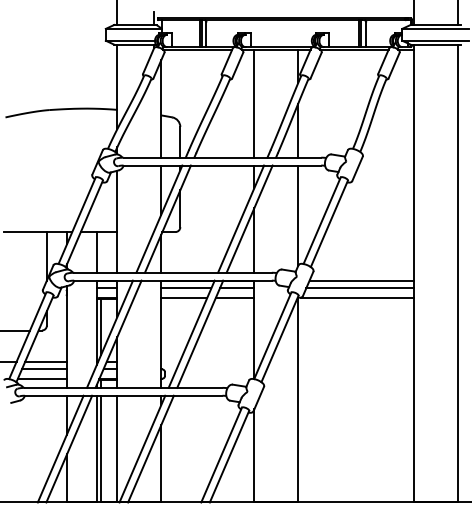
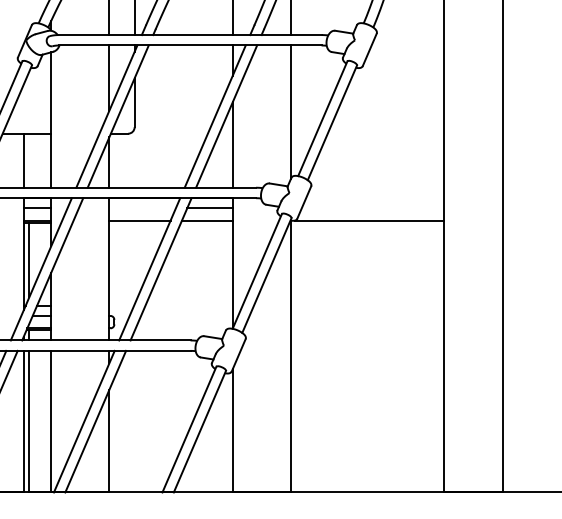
line: (361, 280) -> (375, 197), removed
line: (186, 288) -> (142, 208), removed
line: (359, 288) -> (372, 208), removed

